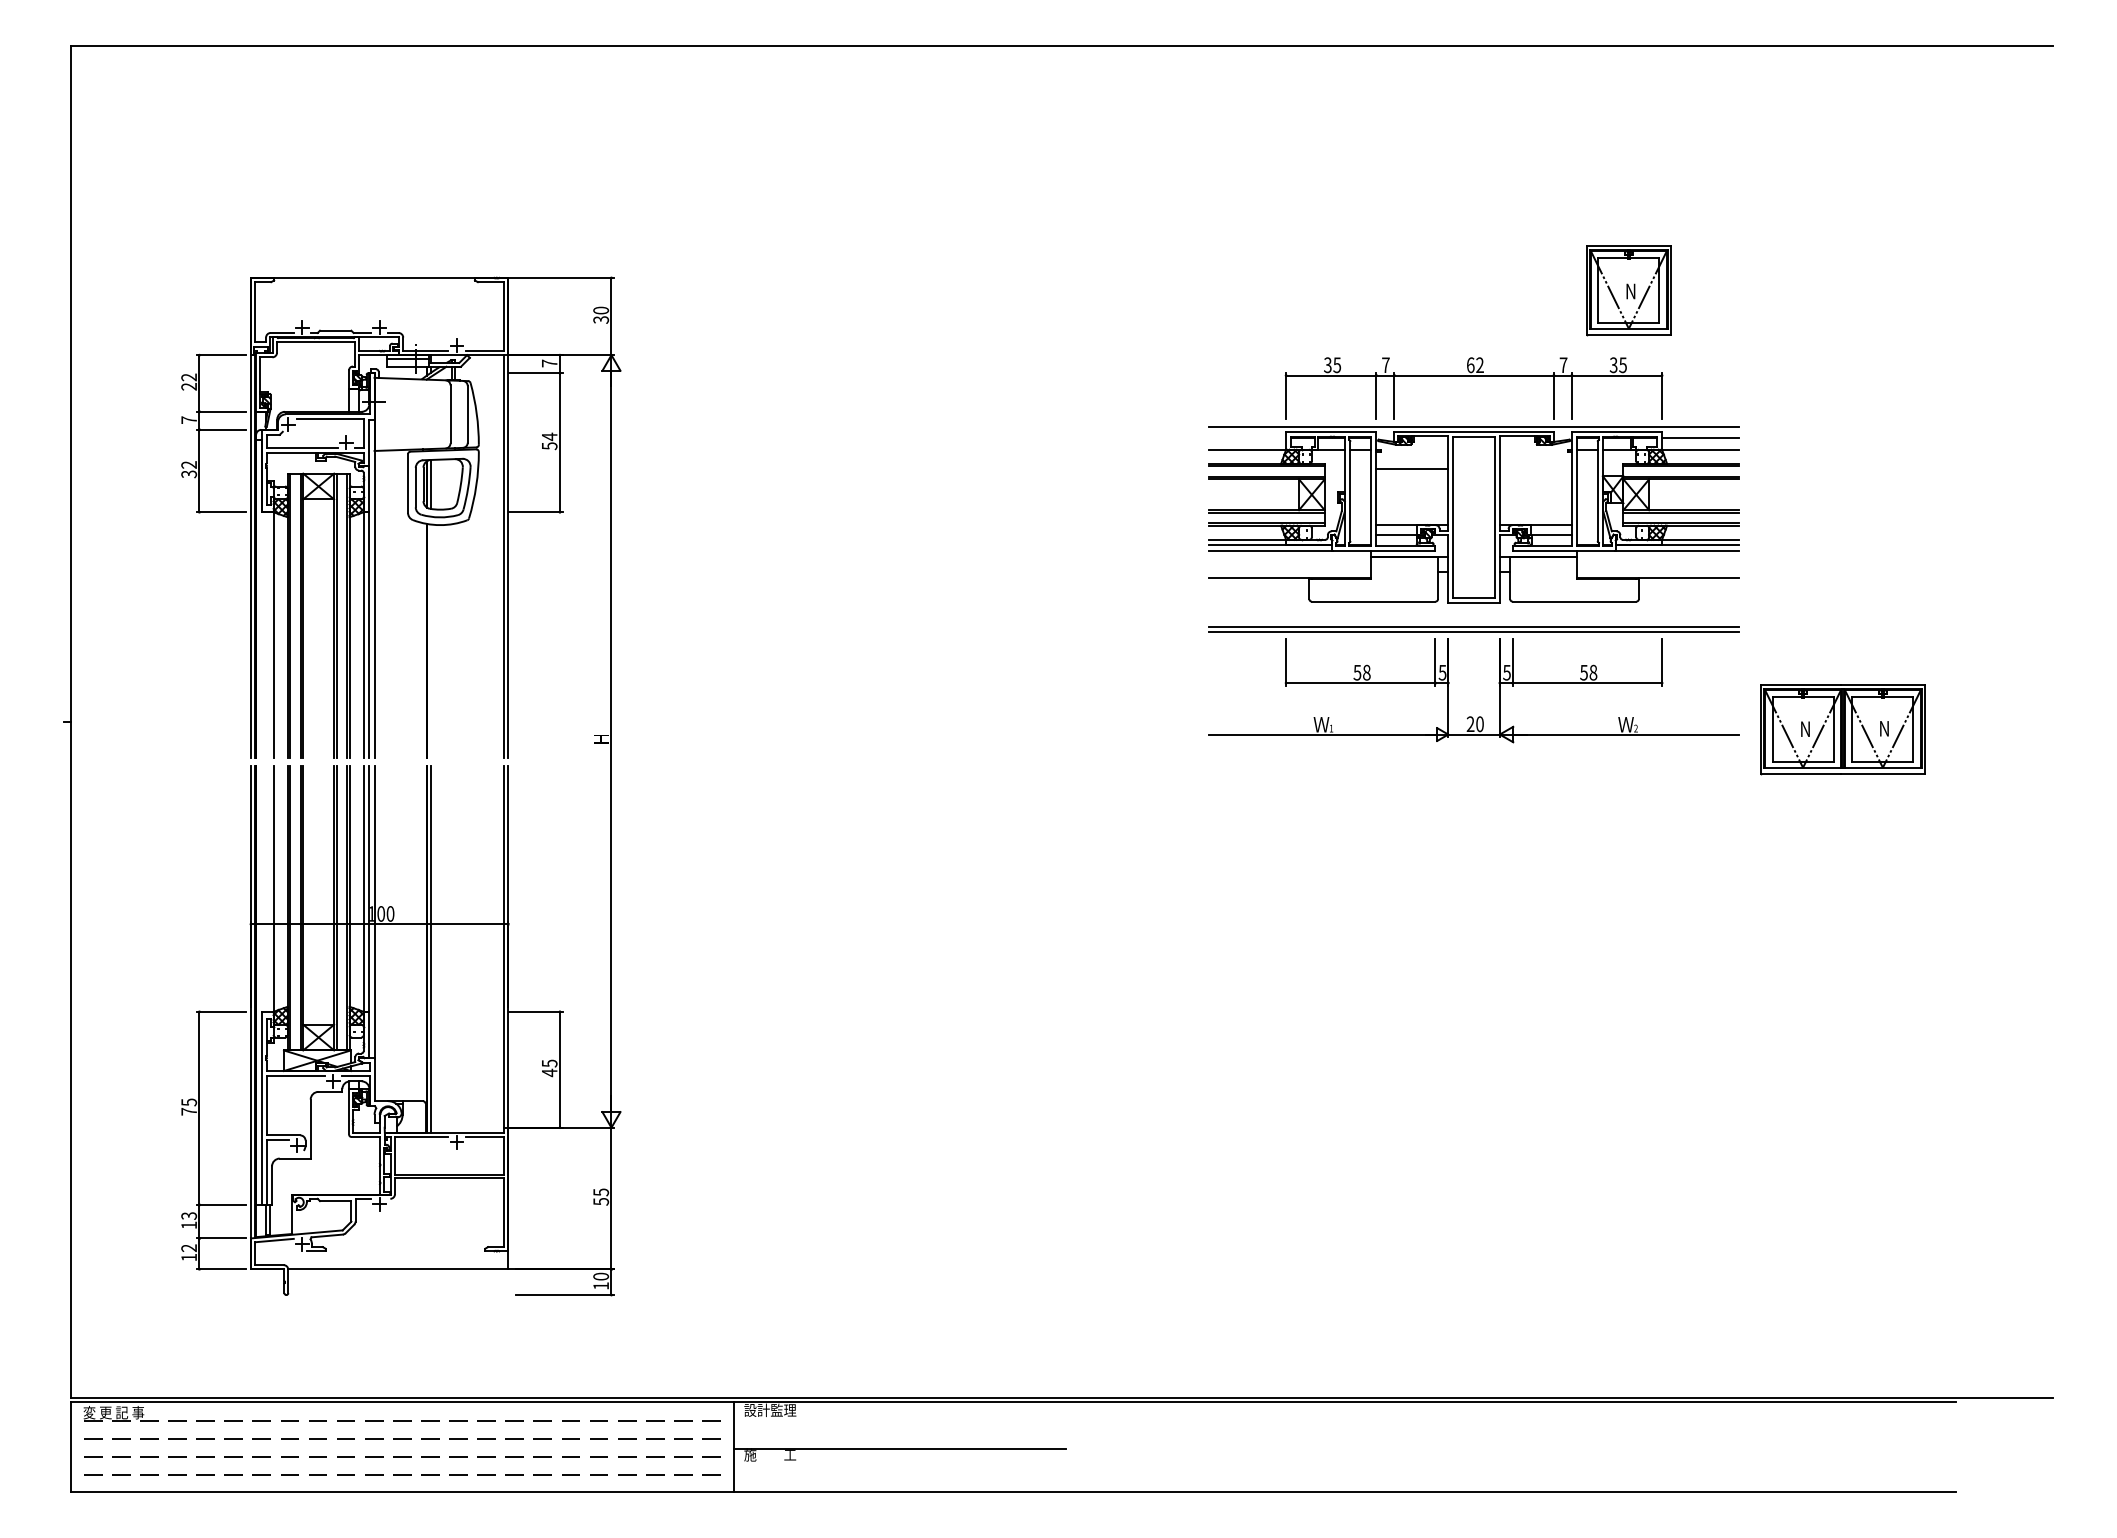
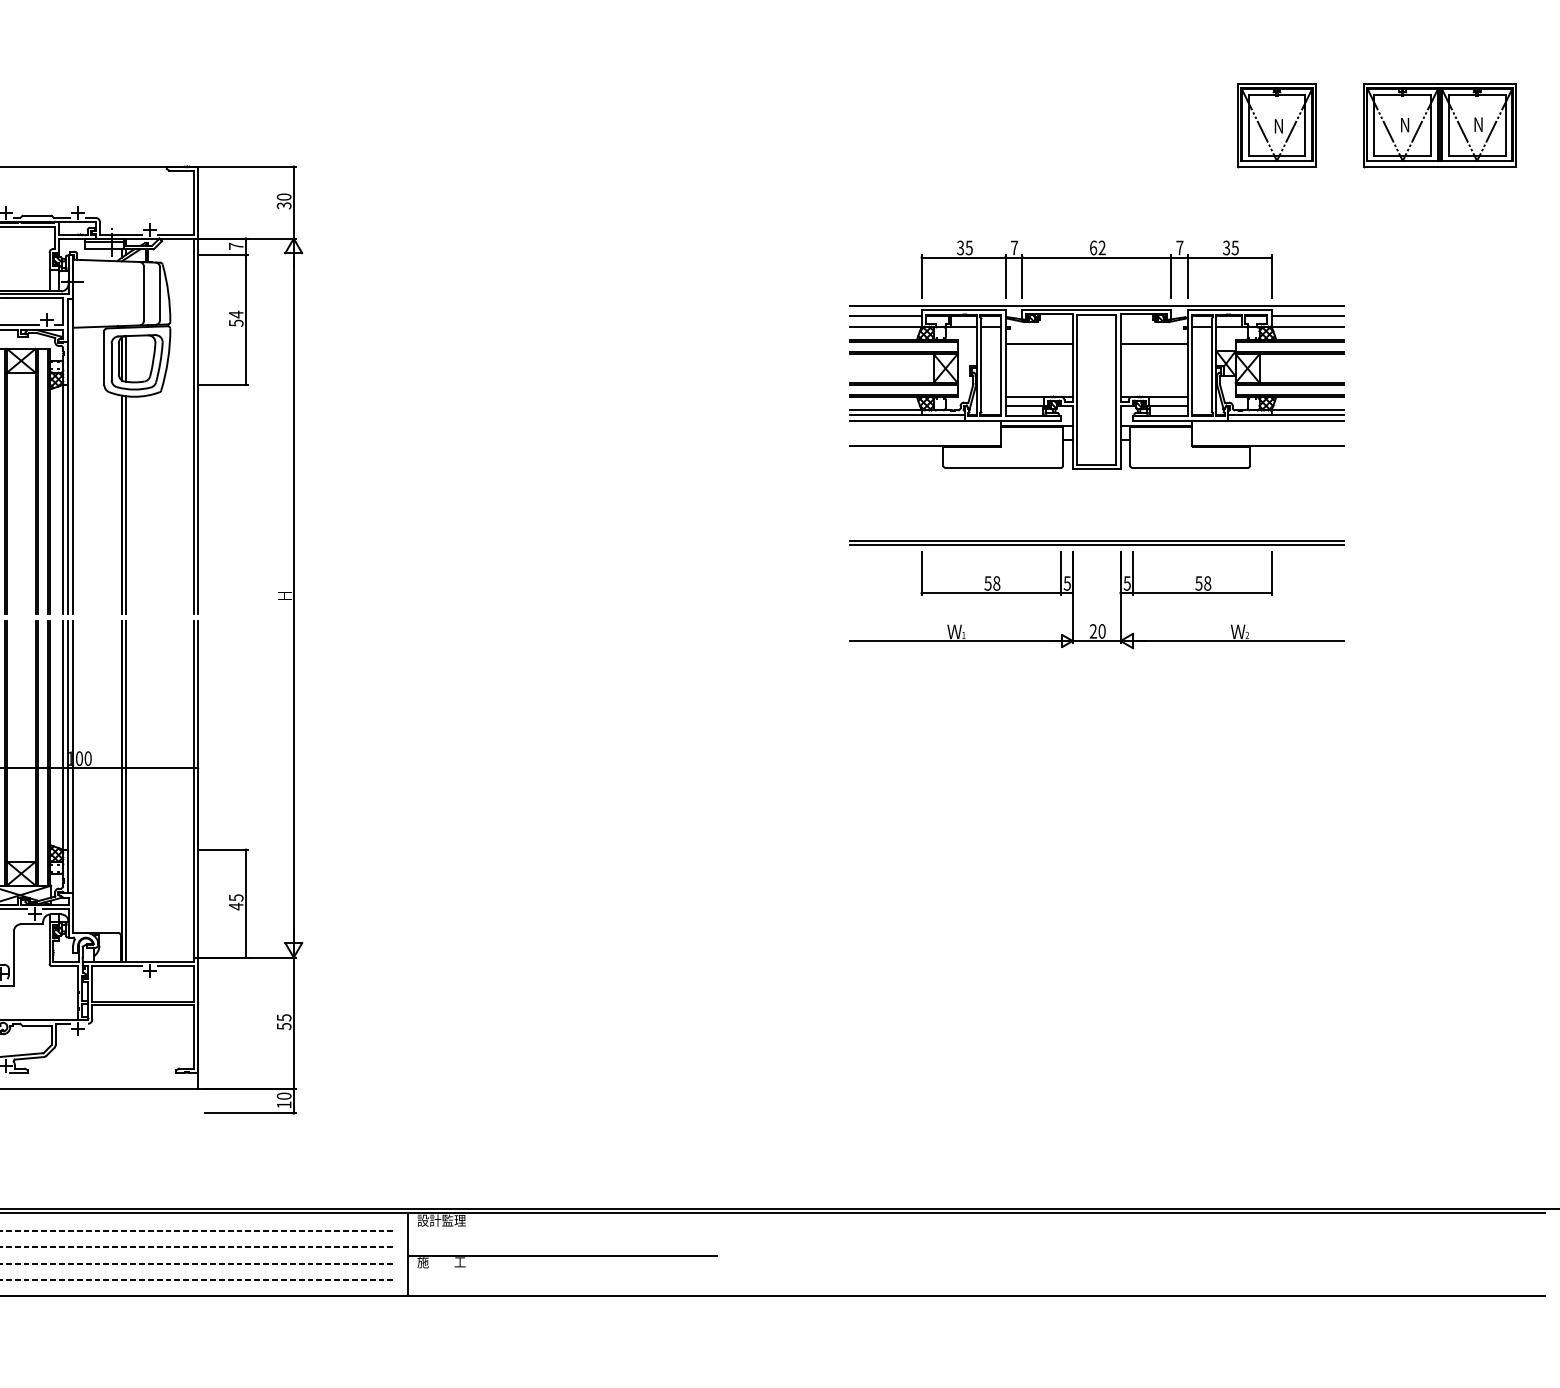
part: (1628, 290) -> (1276, 125), moved
line: (1247, 437) -> (885, 315), added
line: (1535, 468) -> (1153, 344), added
line: (431, 641) -> (126, 505), added
part: (1449, 683) -> (1073, 593), moved
part: (1842, 729) -> (1439, 125), moved

